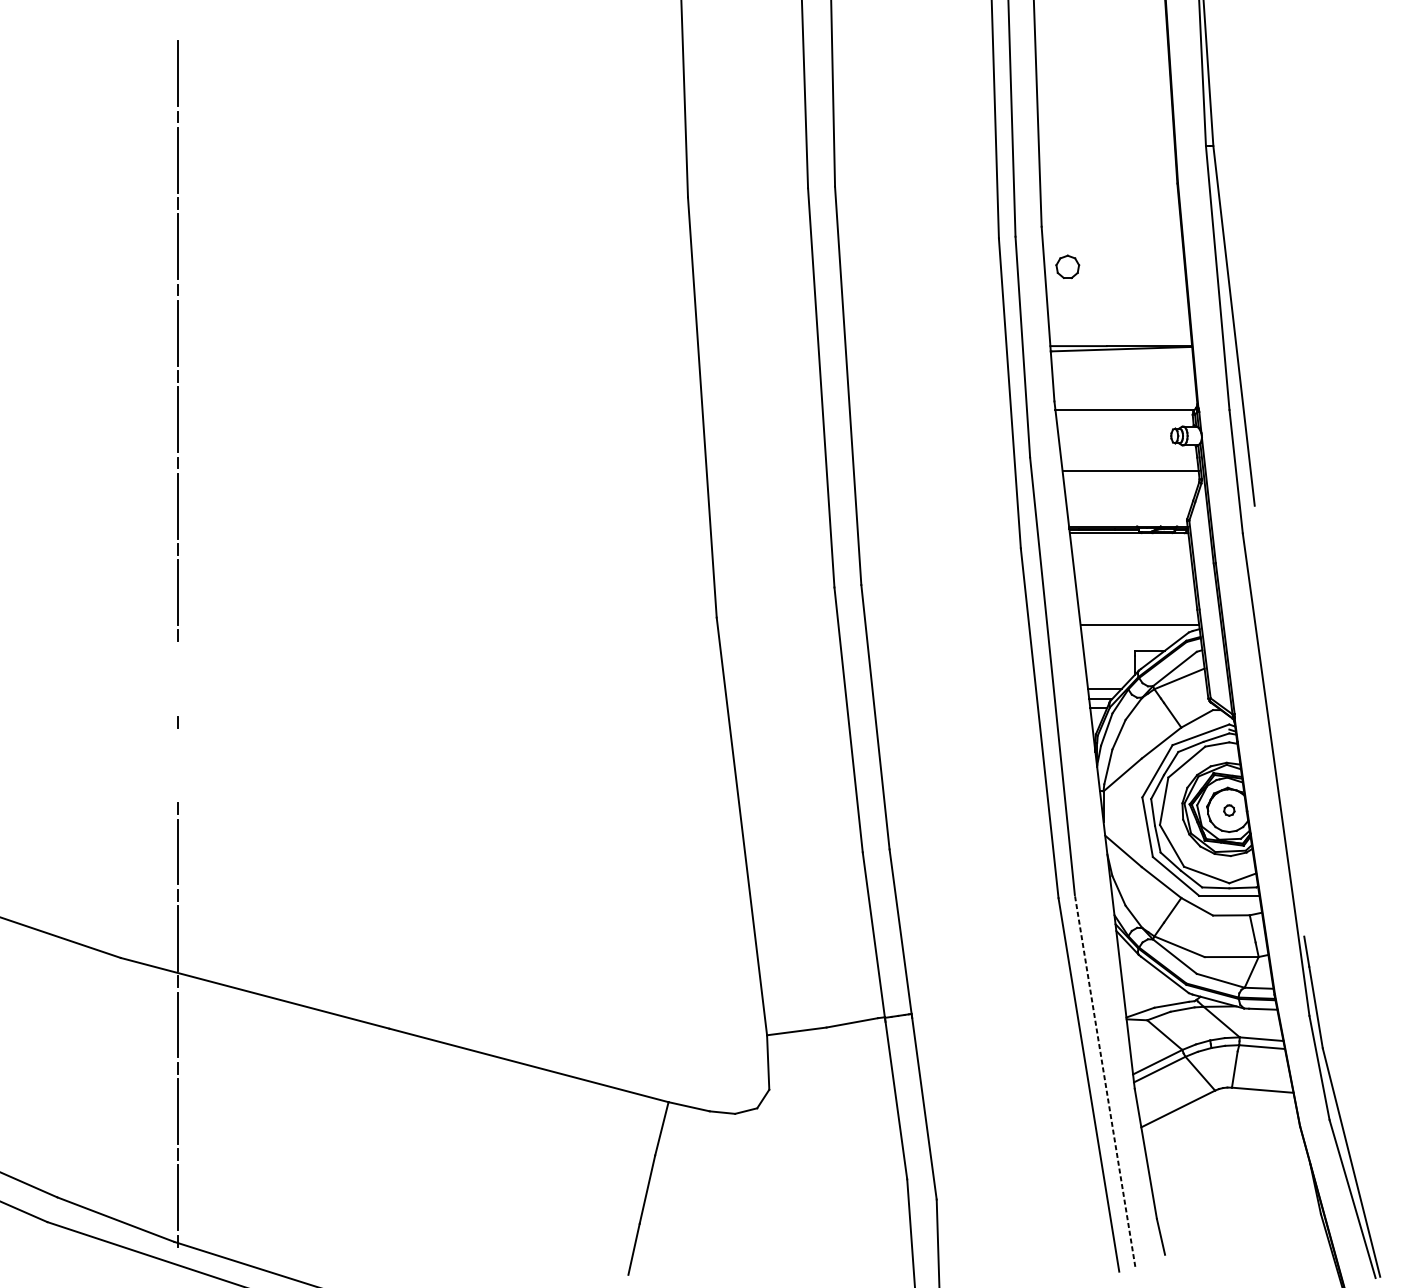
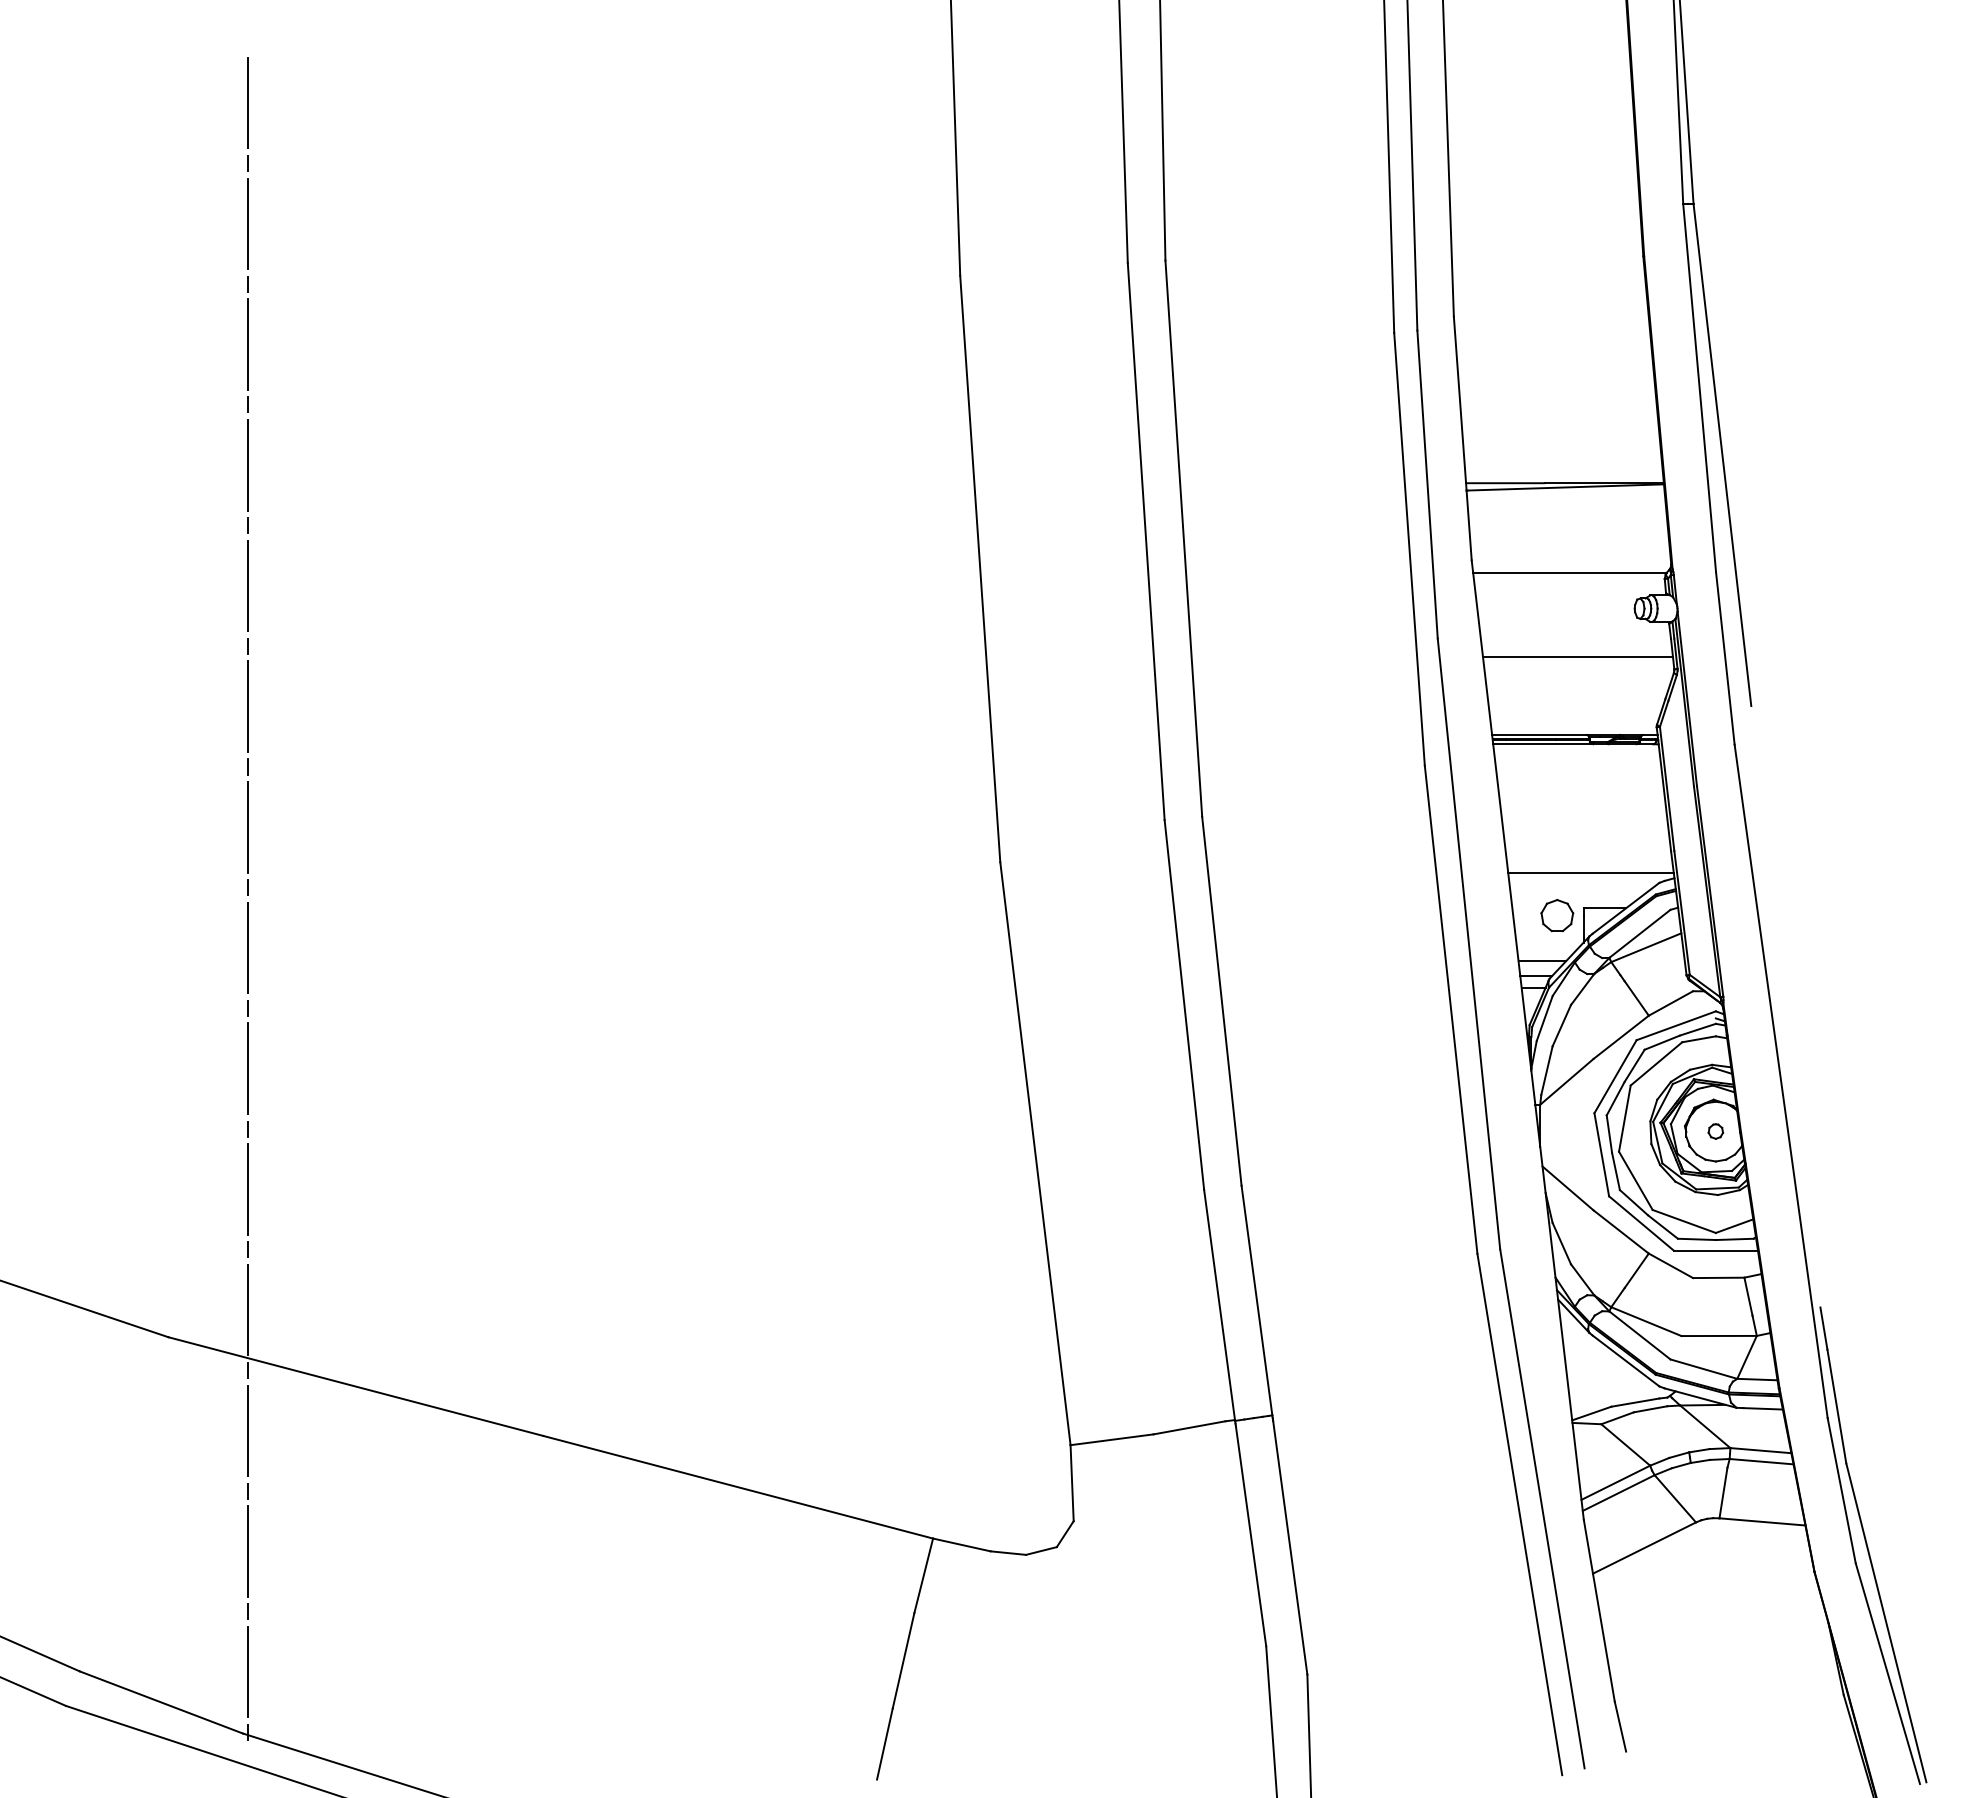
part: (1067, 266) -> (1557, 915), moved
line: (177, 678) -> (247, 947), added
line: (177, 765) -> (247, 1068), added
line: (1105, 1080) -> (1542, 1508), dashed -> solid

